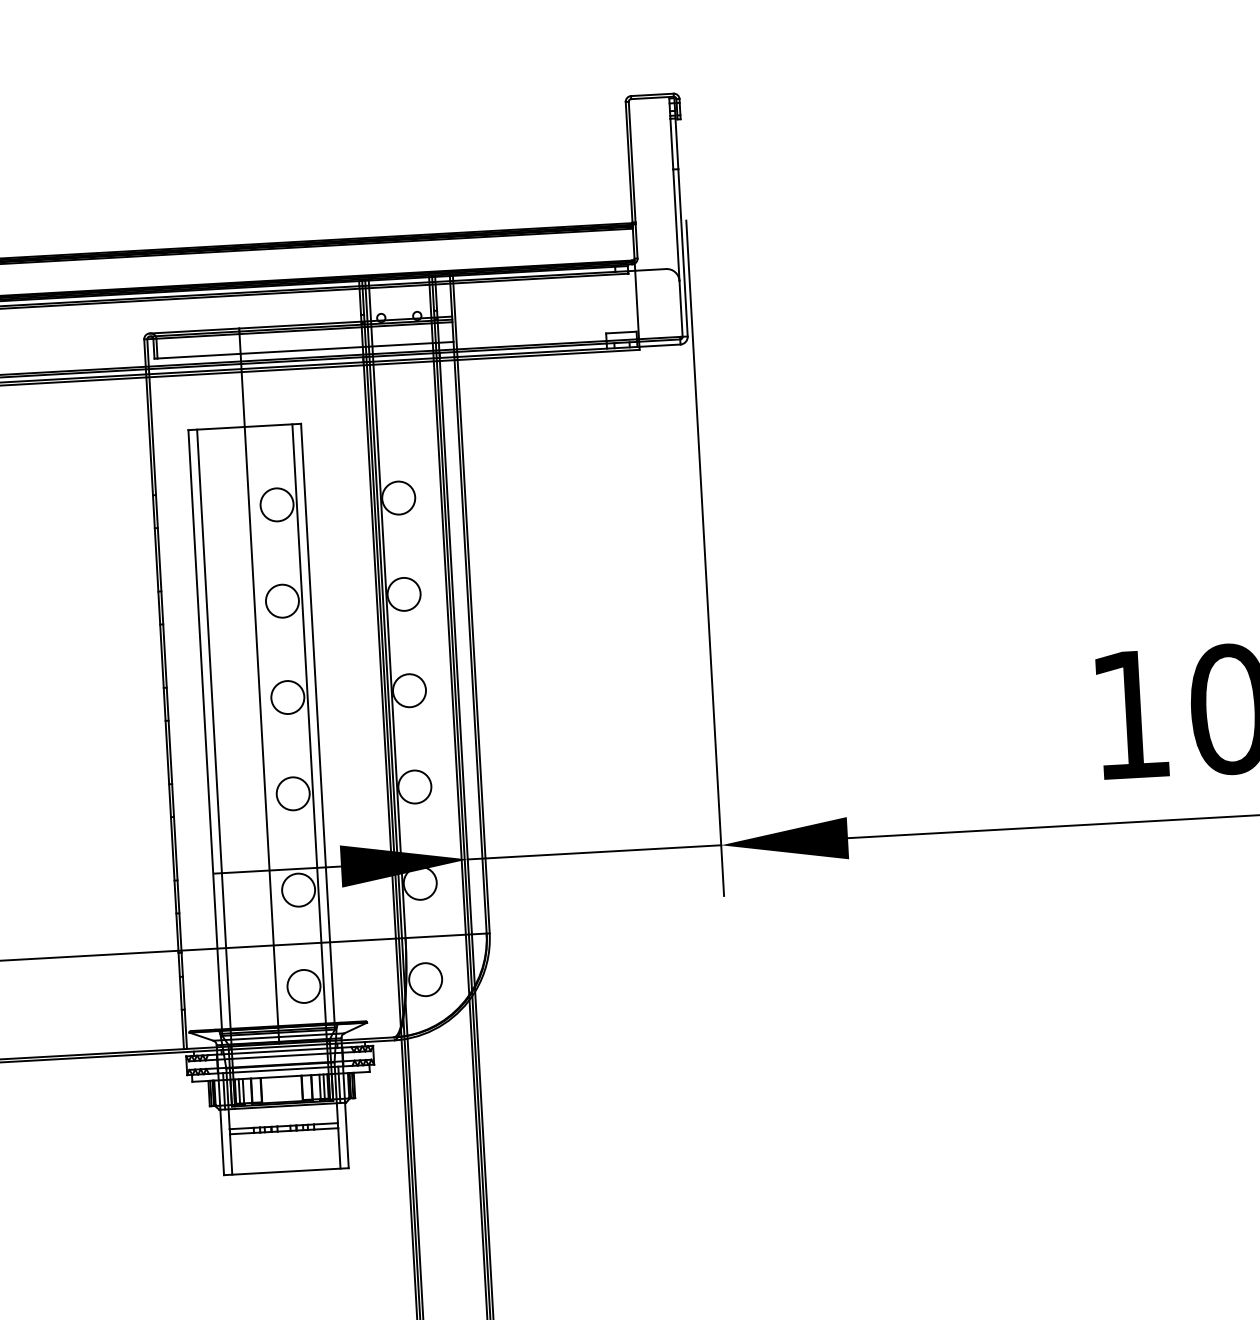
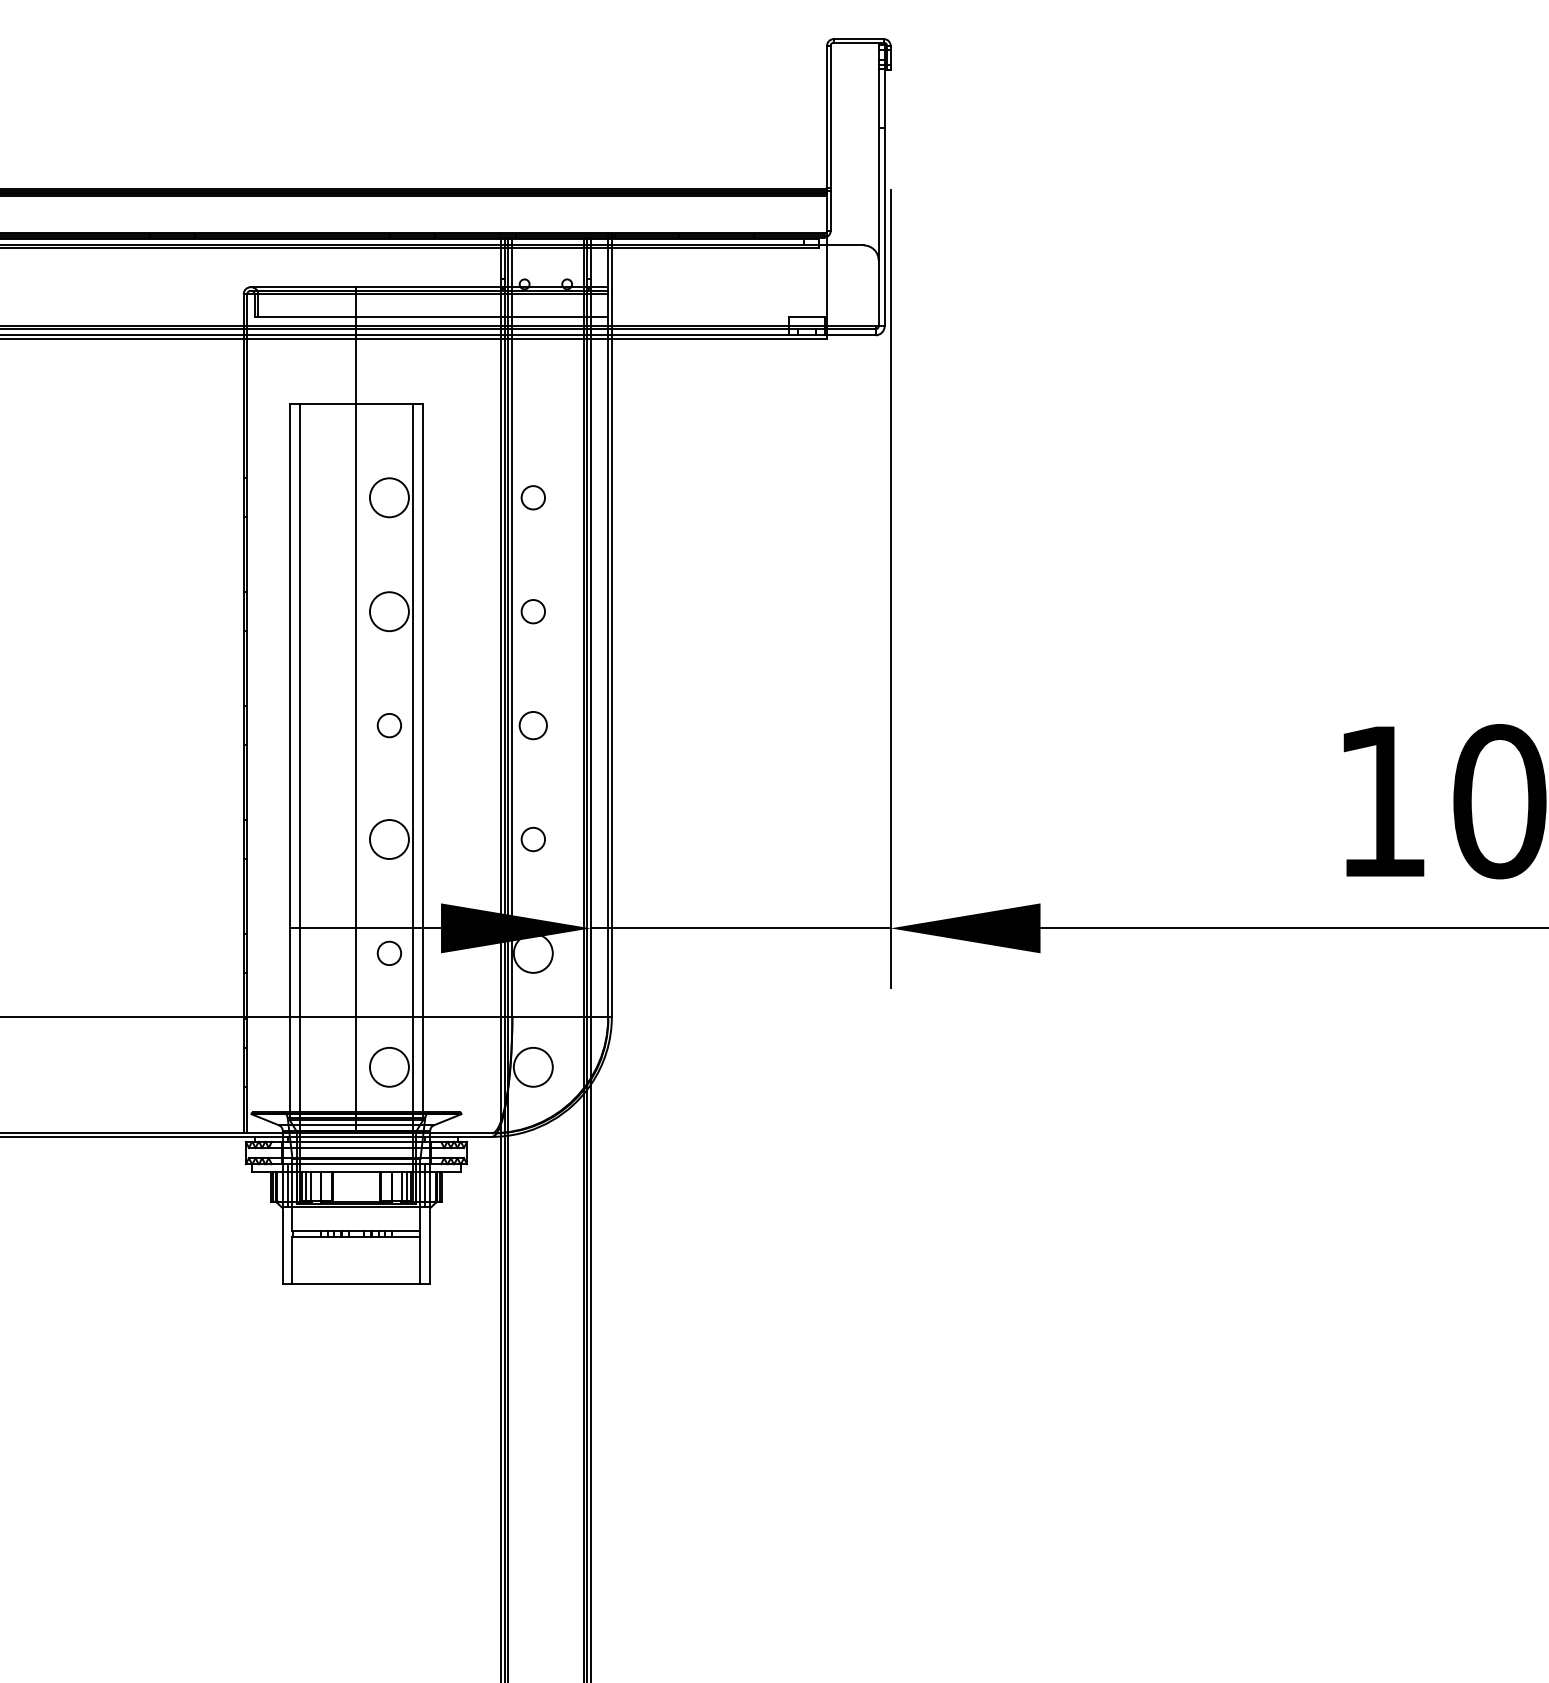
circle: (398, 497) -> (532, 497), size x0.6
circle: (403, 594) -> (532, 611), size x0.6
circle: (408, 690) -> (532, 725), size x0.7
circle: (287, 697) -> (388, 725), size x0.6
circle: (414, 787) -> (532, 839), size x0.6
circle: (297, 889) -> (388, 952), size x0.6

